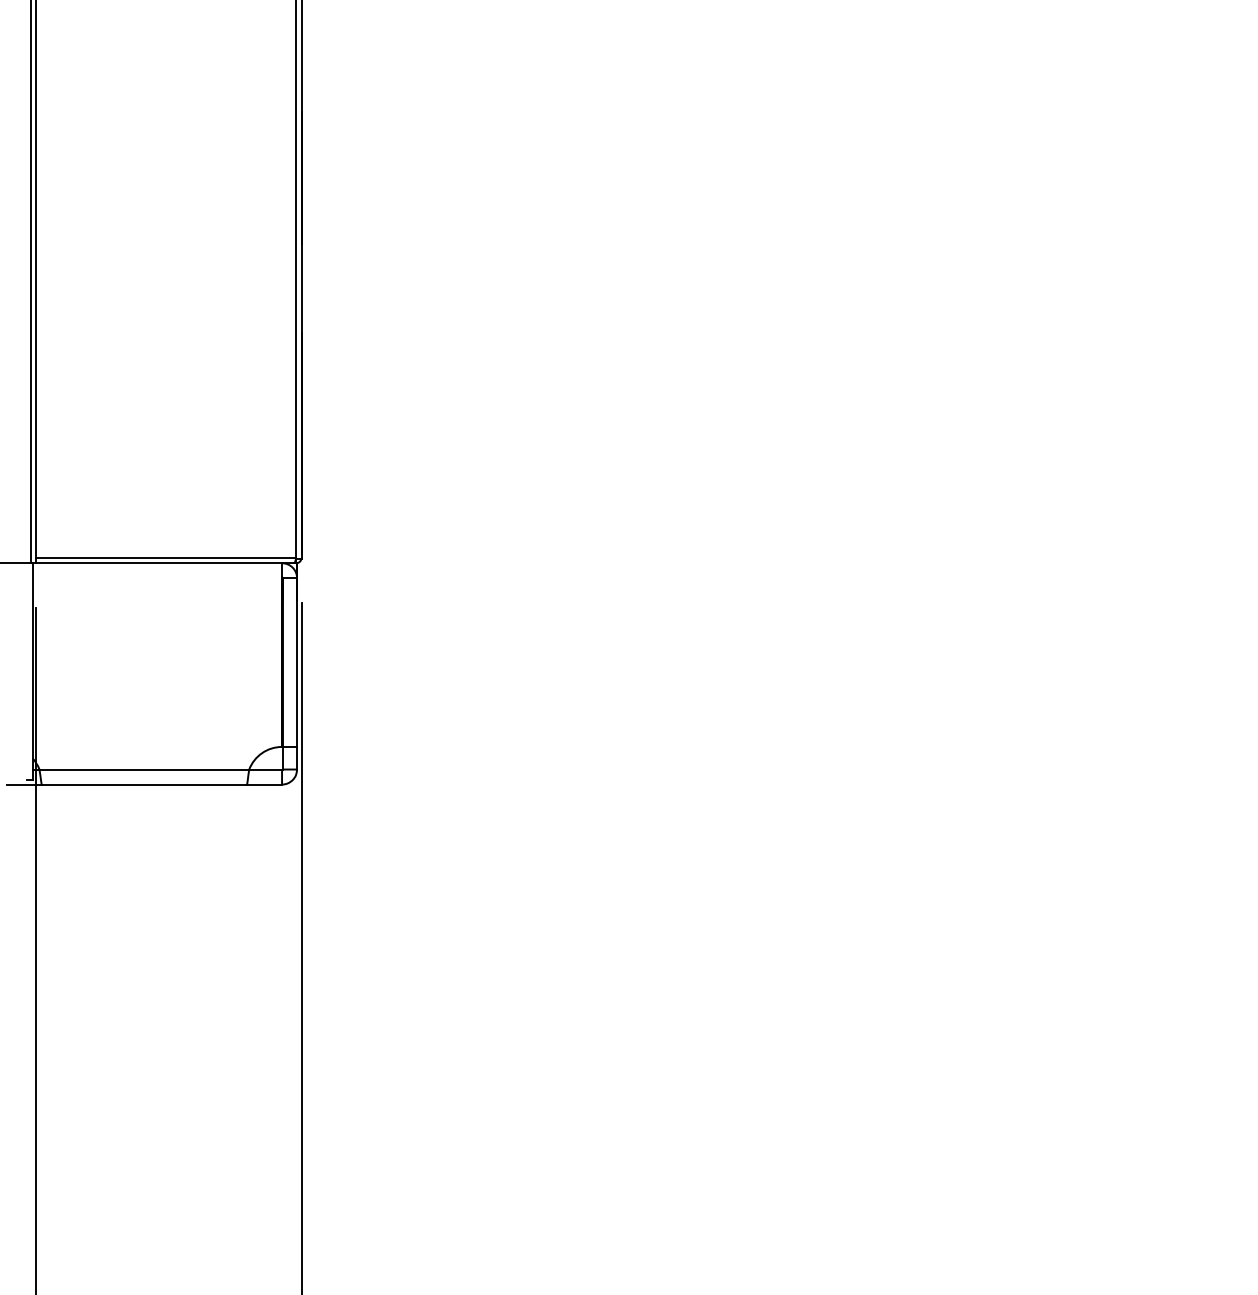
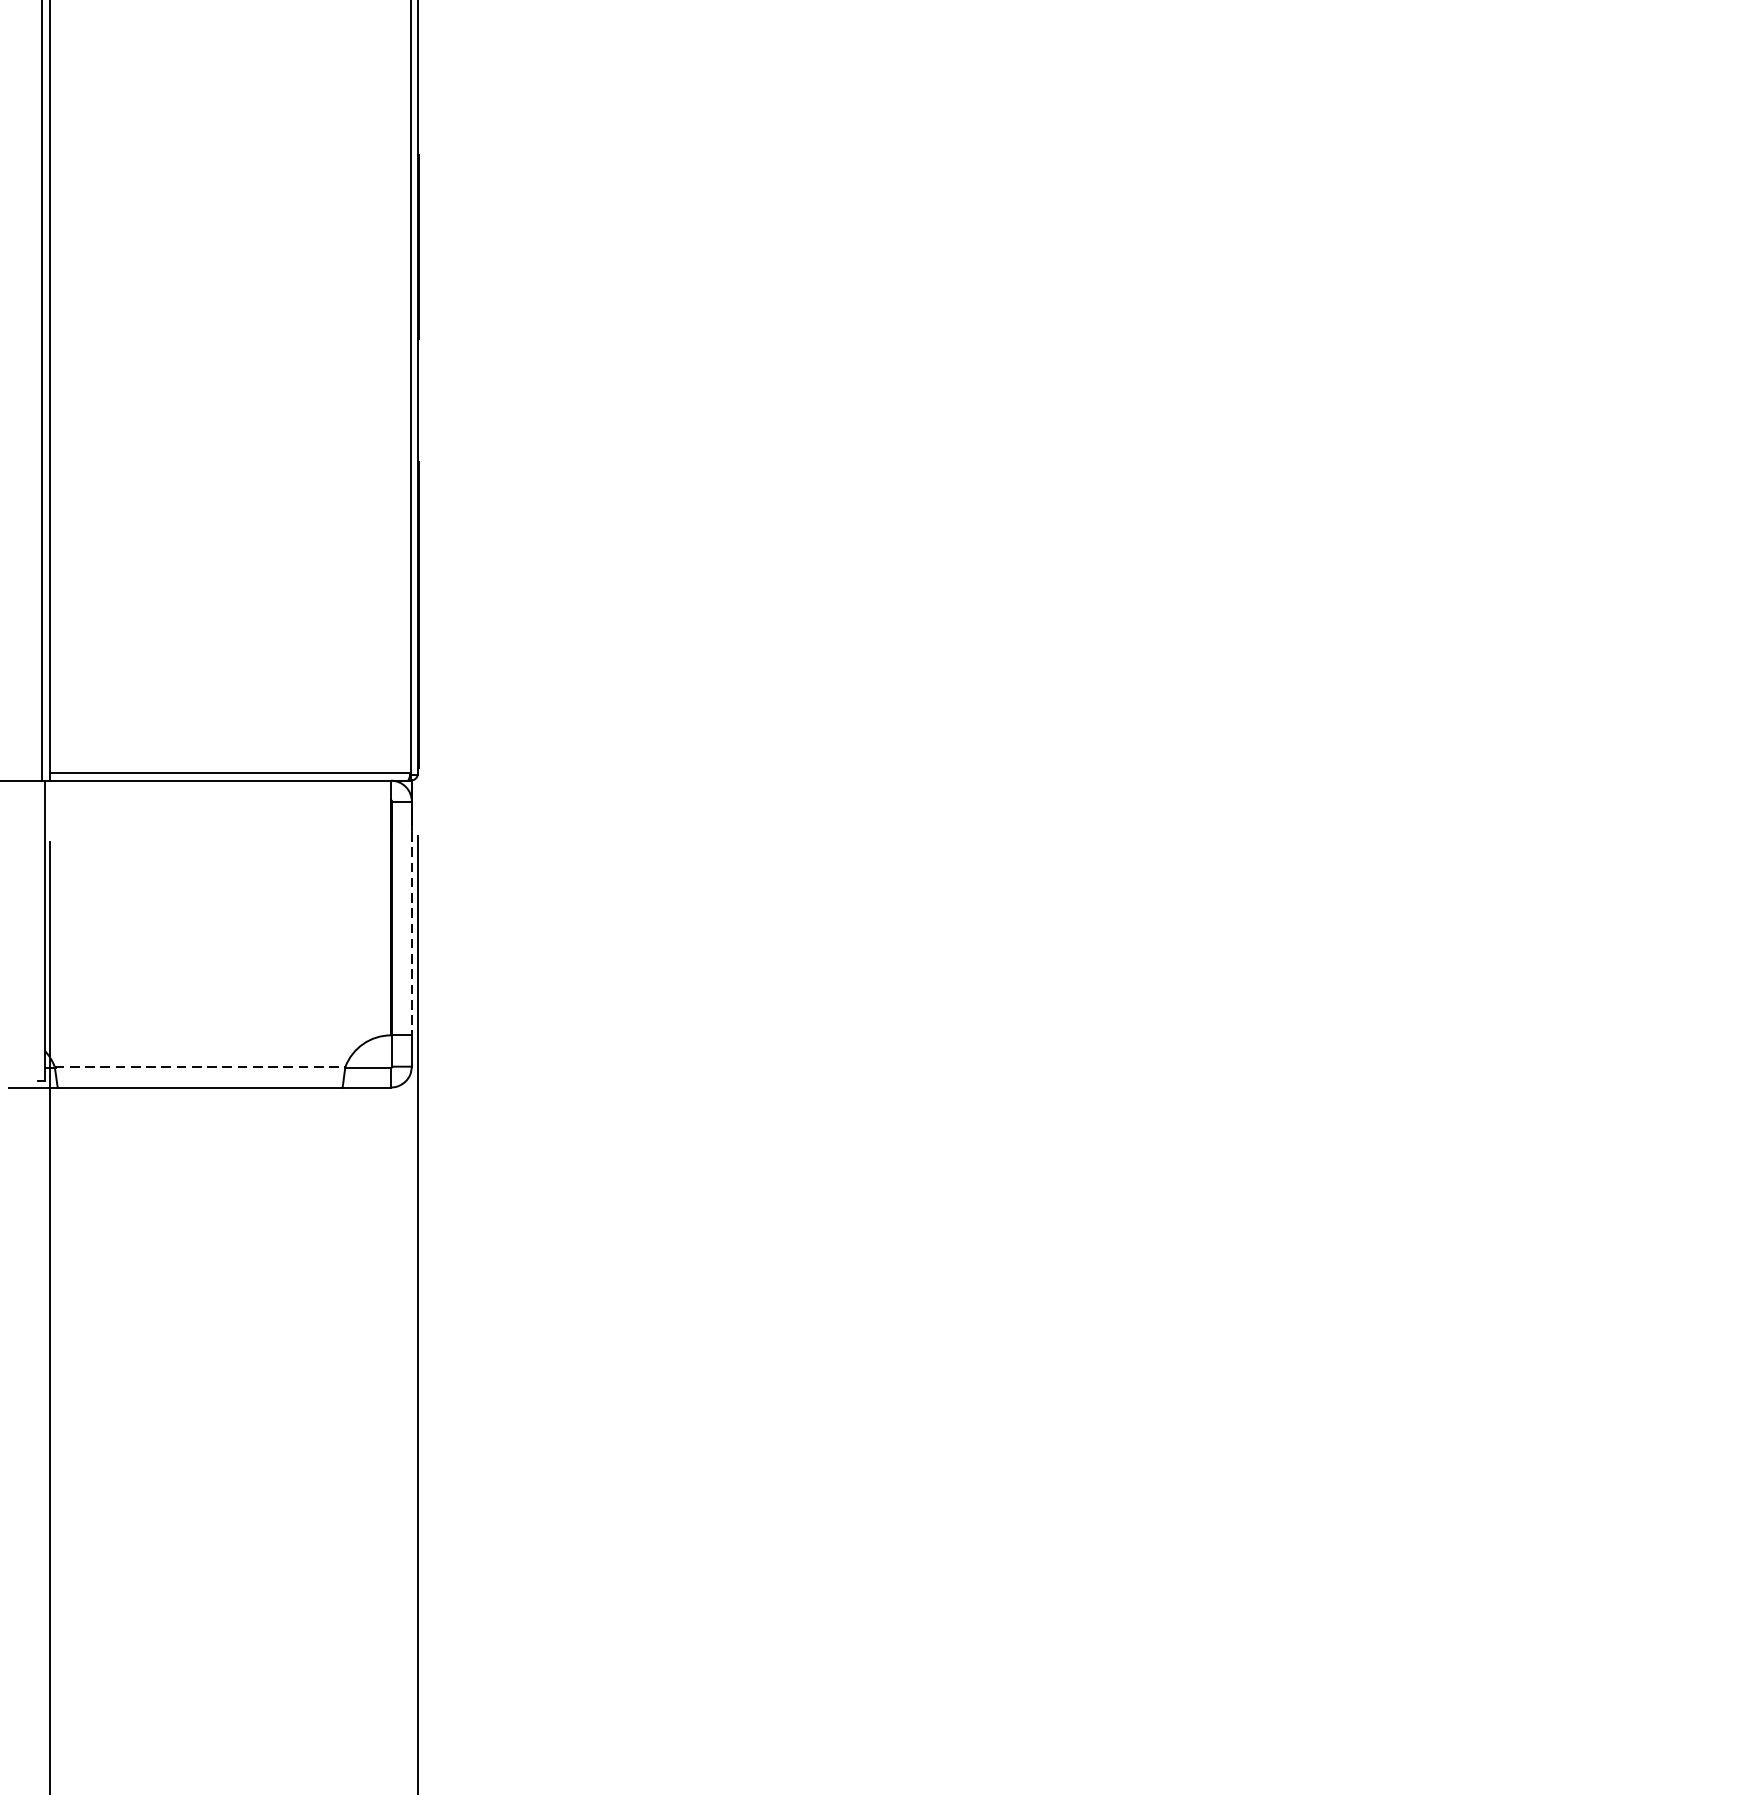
line: (297, 663) -> (412, 919), solid -> dashed
line: (144, 769) -> (200, 1066), solid -> dashed

